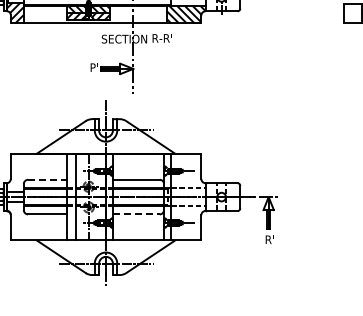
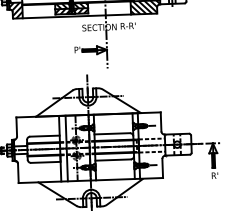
line: (48, 179) -> (45, 135), dashed -> solid
line: (136, 214) -> (113, 160), dashed -> solid

